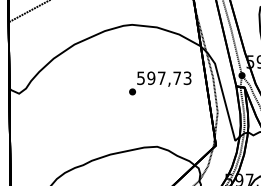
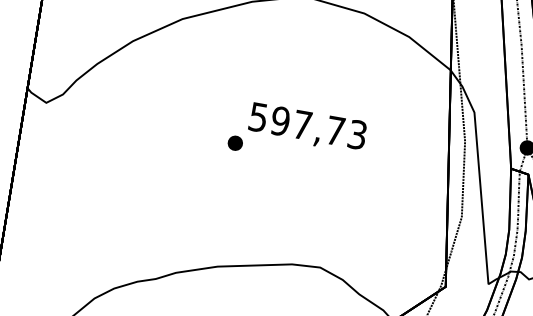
text: (160, 83) -> (297, 135), moved

